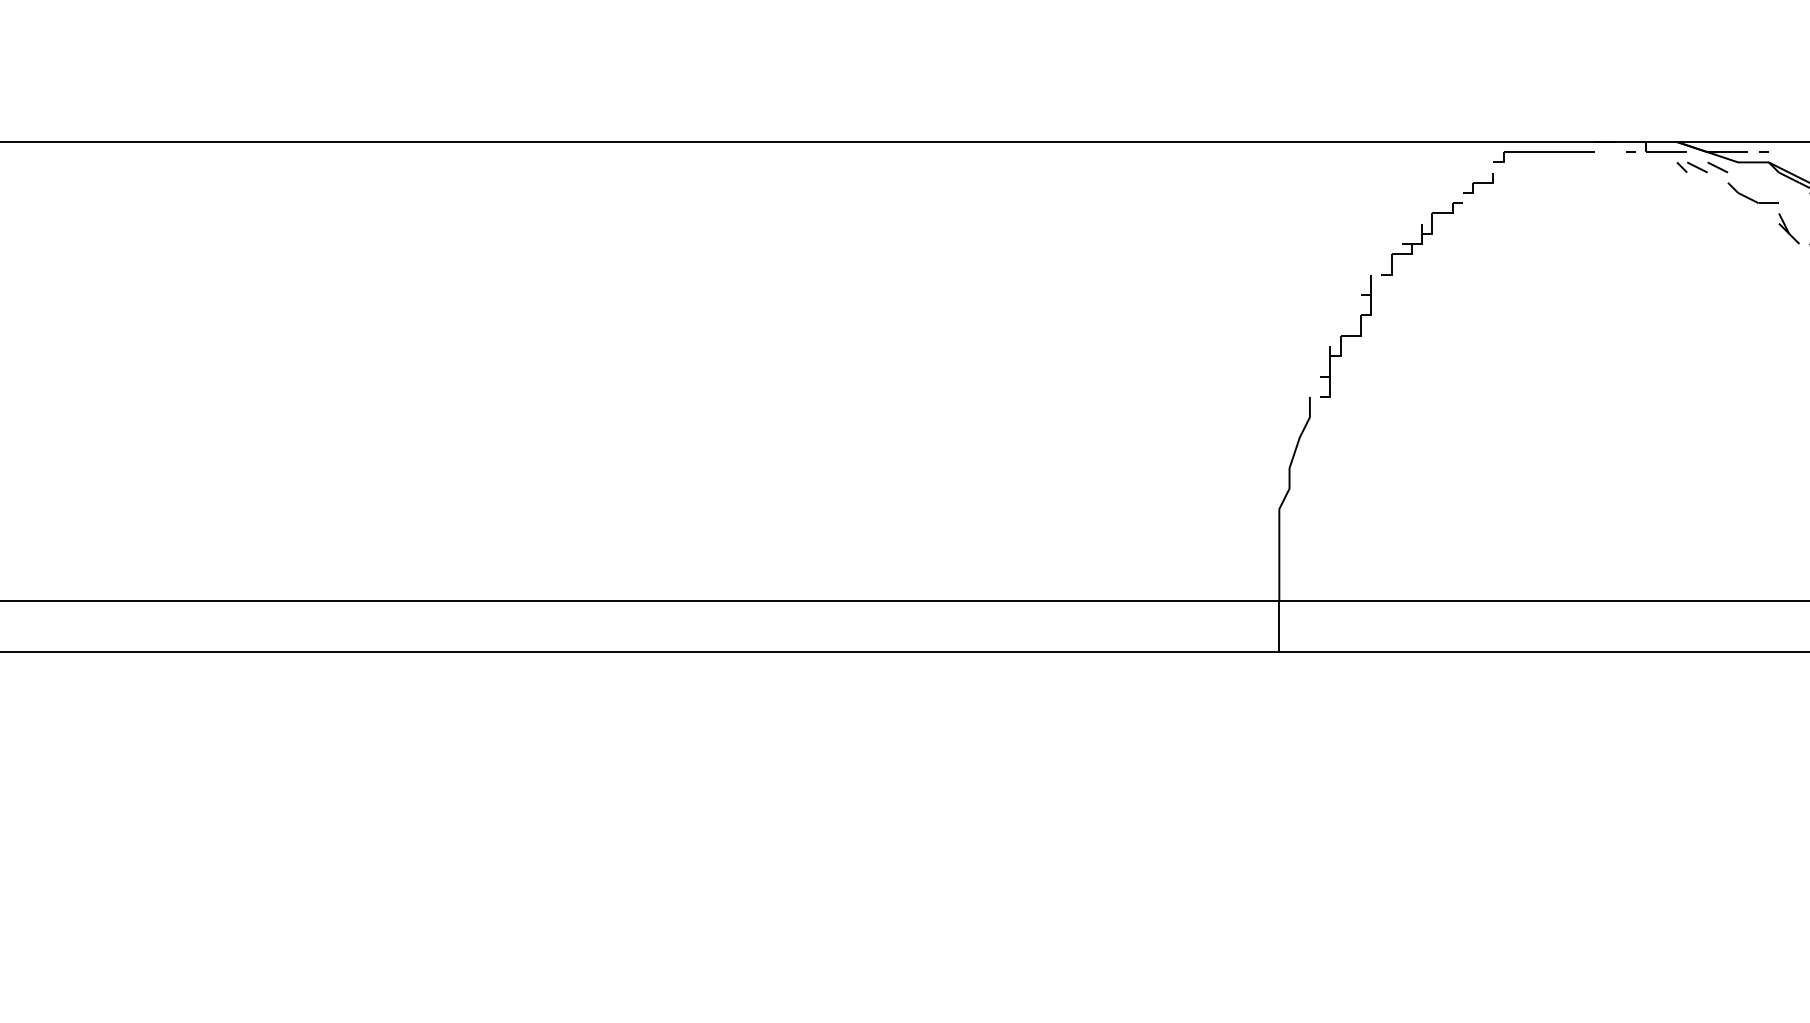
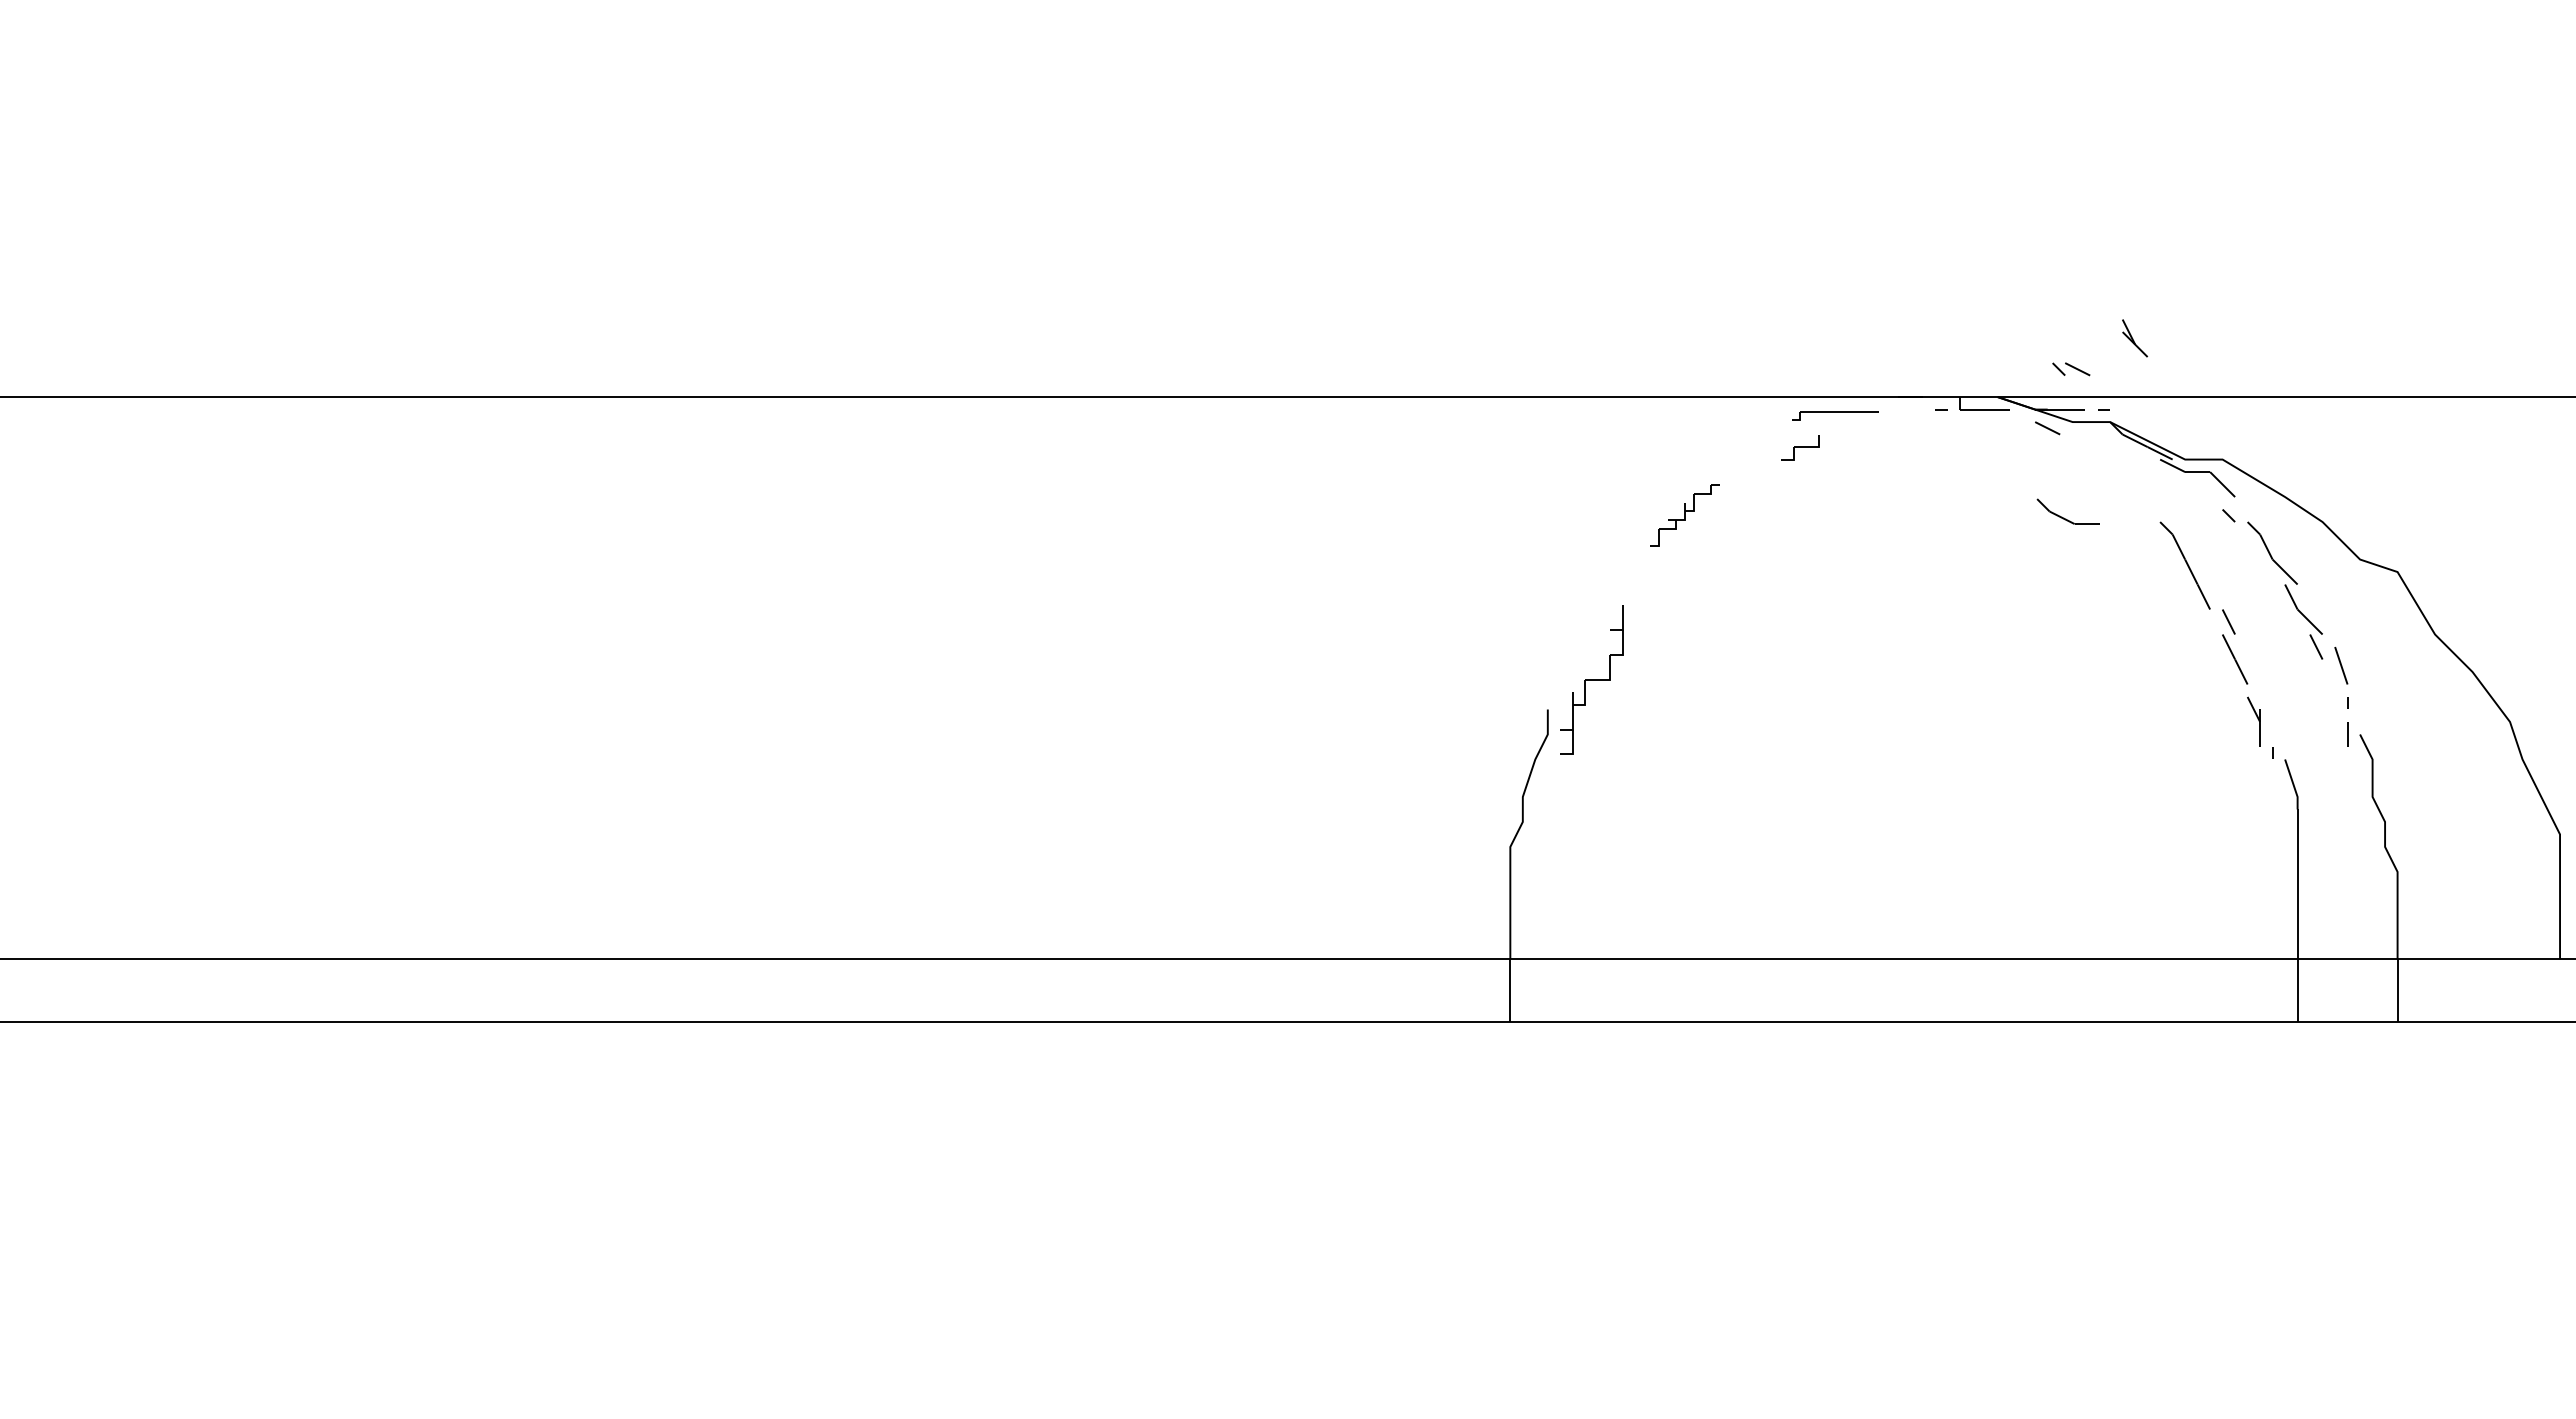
part: (1544, 157) -> (1835, 415), size x0.7
part: (1692, 167) -> (2071, 369), moved
part: (1478, 183) -> (1800, 447), moved
part: (1750, 197) -> (2064, 517), moved
part: (1788, 228) -> (2134, 338), moved
part: (1421, 238) -> (1684, 515), size x0.7
part: (1345, 335) -> (1591, 679), moved

